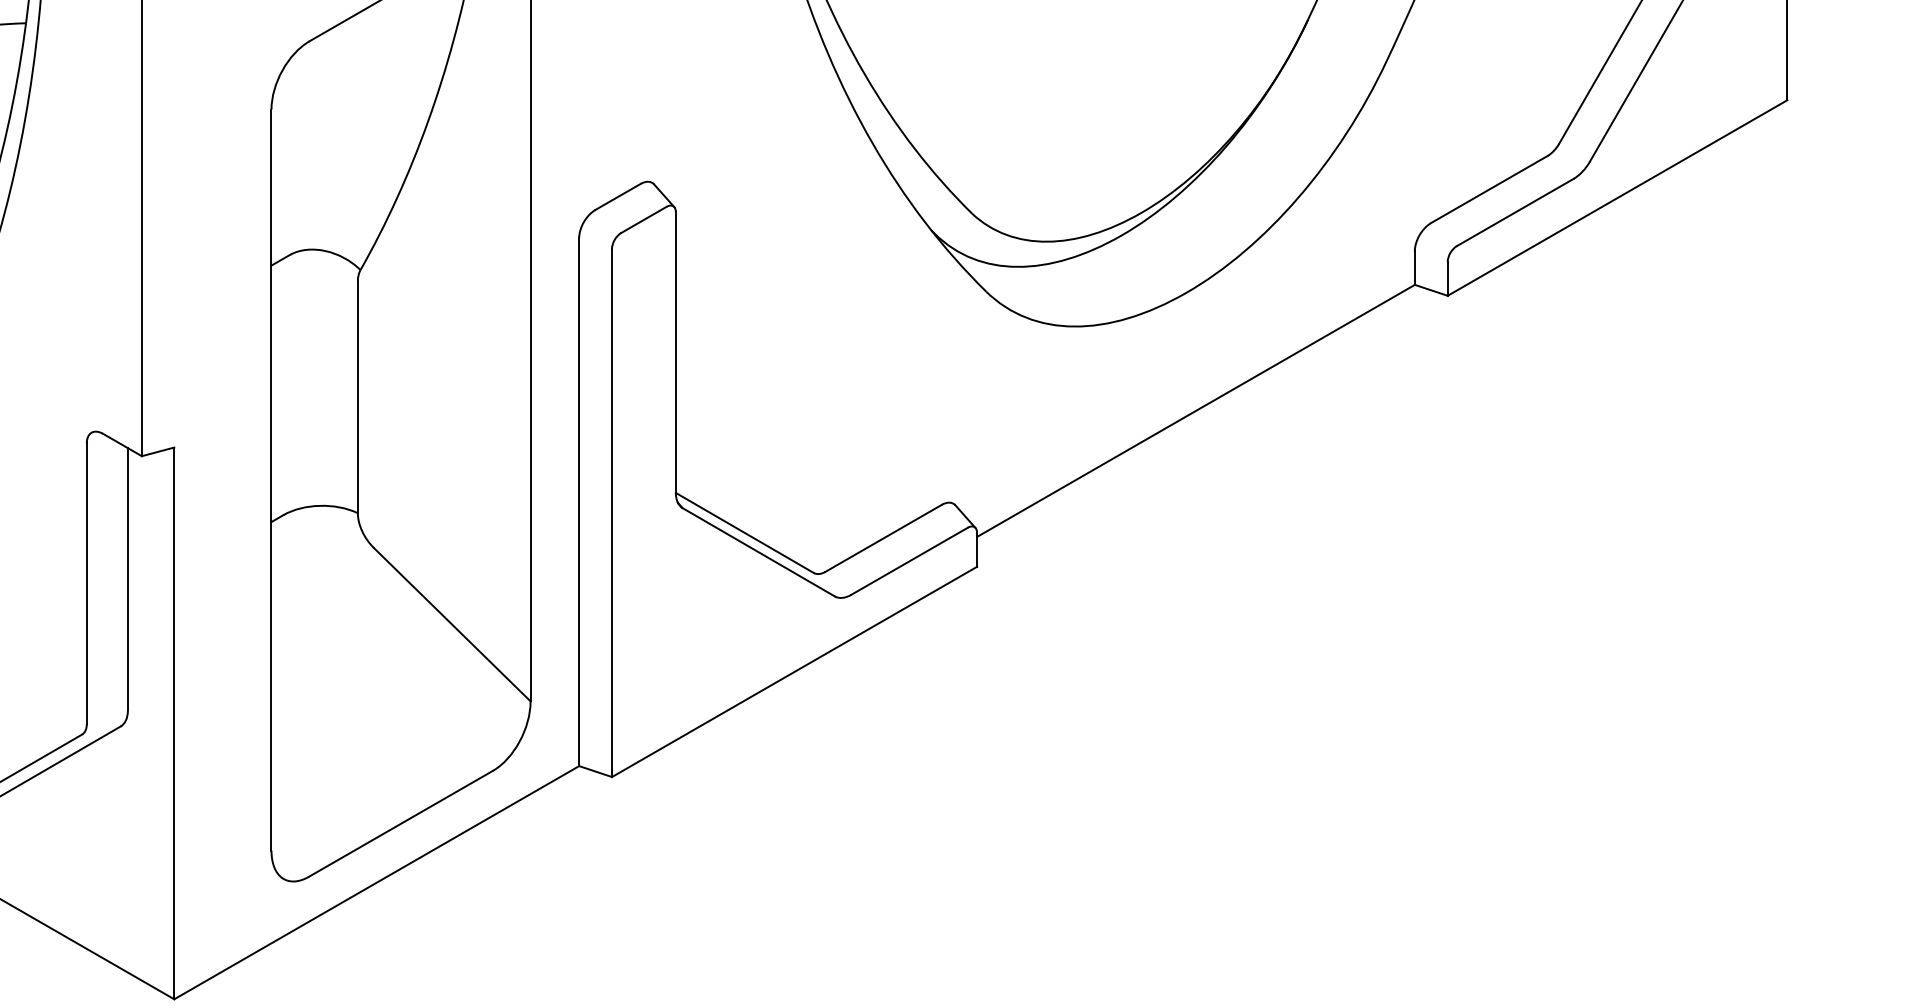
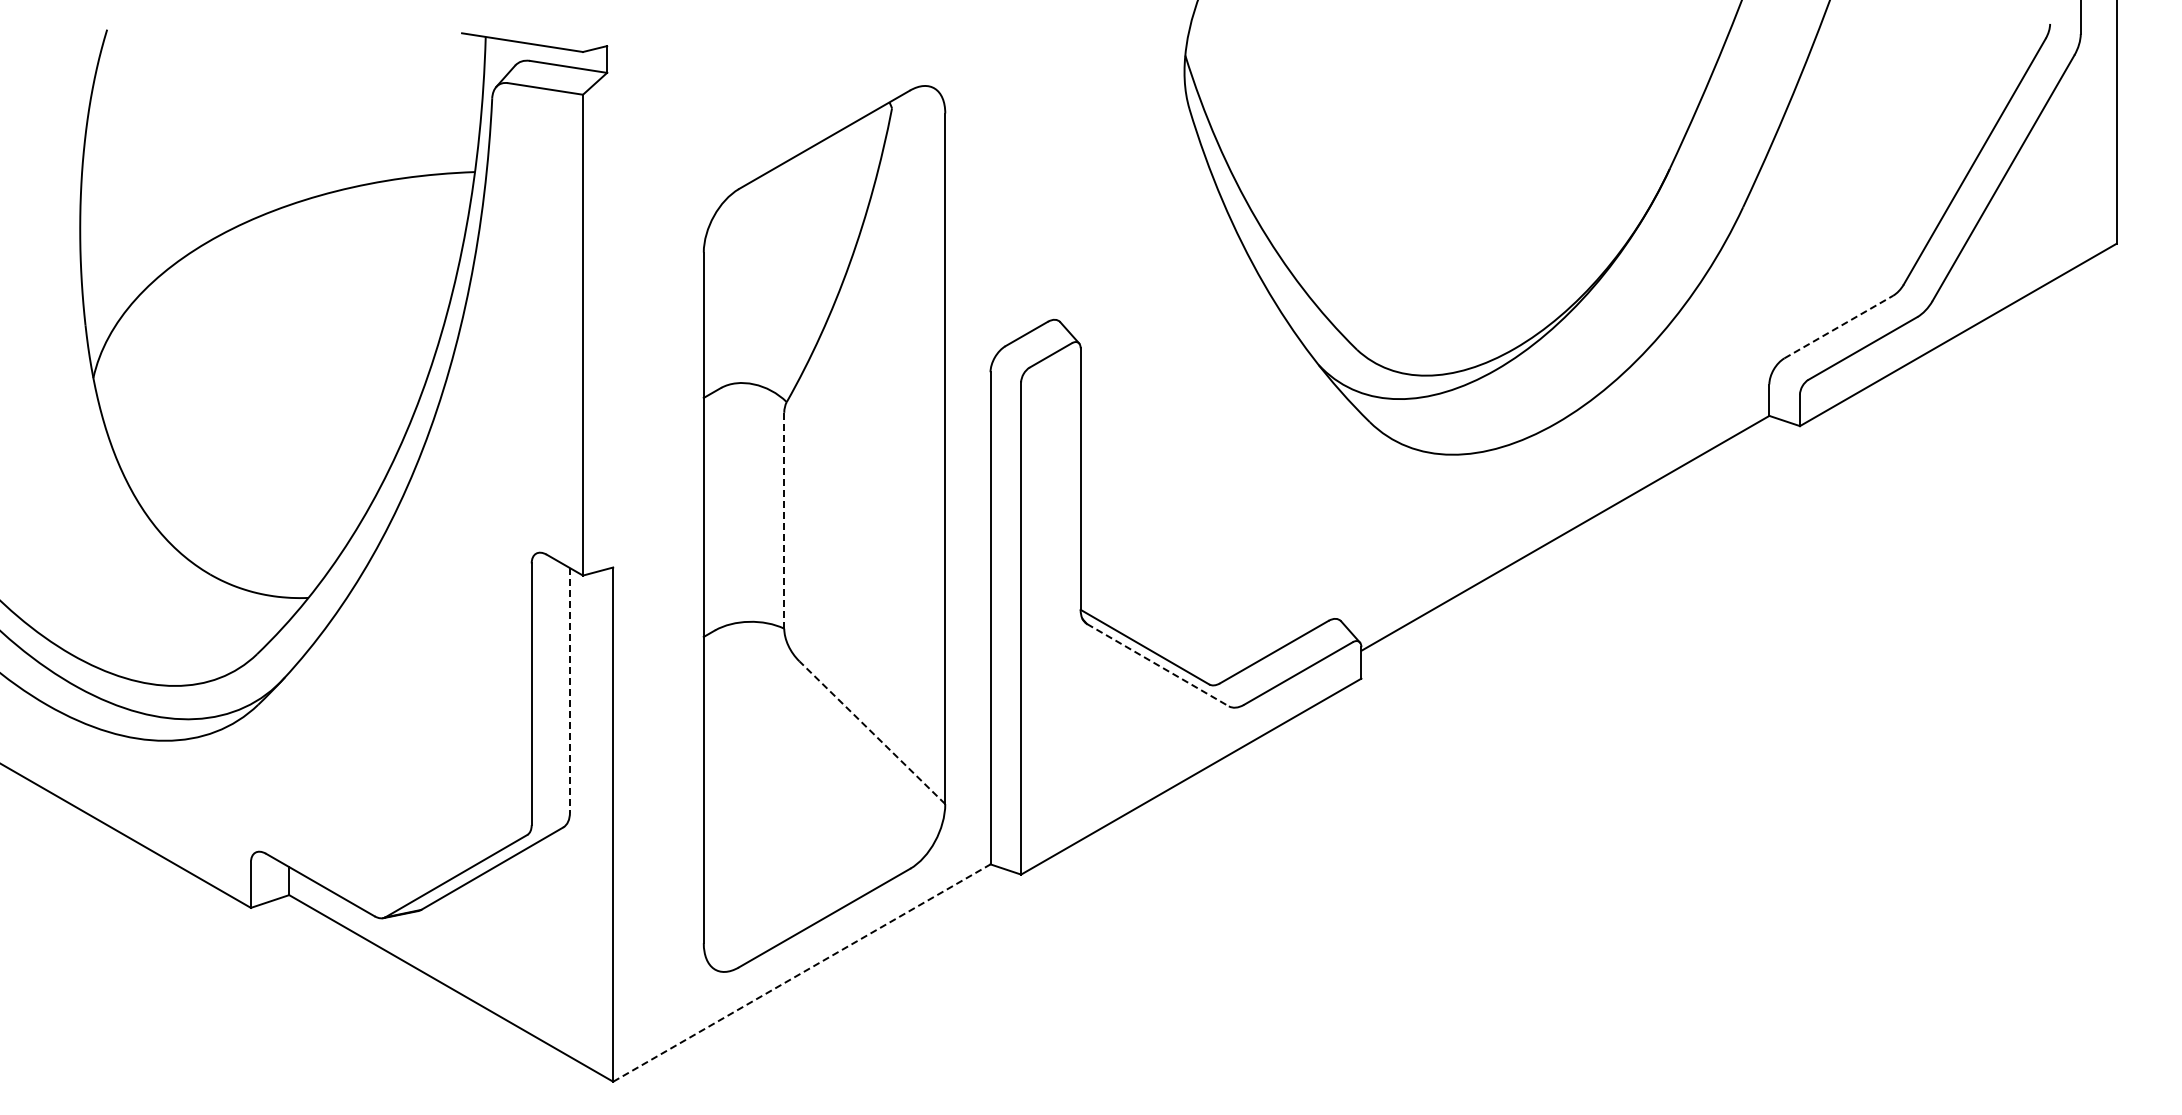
line: (1489, 190) -> (1838, 327), solid -> dashed
line: (358, 397) -> (784, 520), solid -> dashed
line: (759, 552) -> (1158, 665), solid -> dashed
line: (127, 579) -> (569, 690), solid -> dashed
line: (451, 624) -> (871, 732), solid -> dashed
line: (376, 883) -> (801, 973), solid -> dashed

